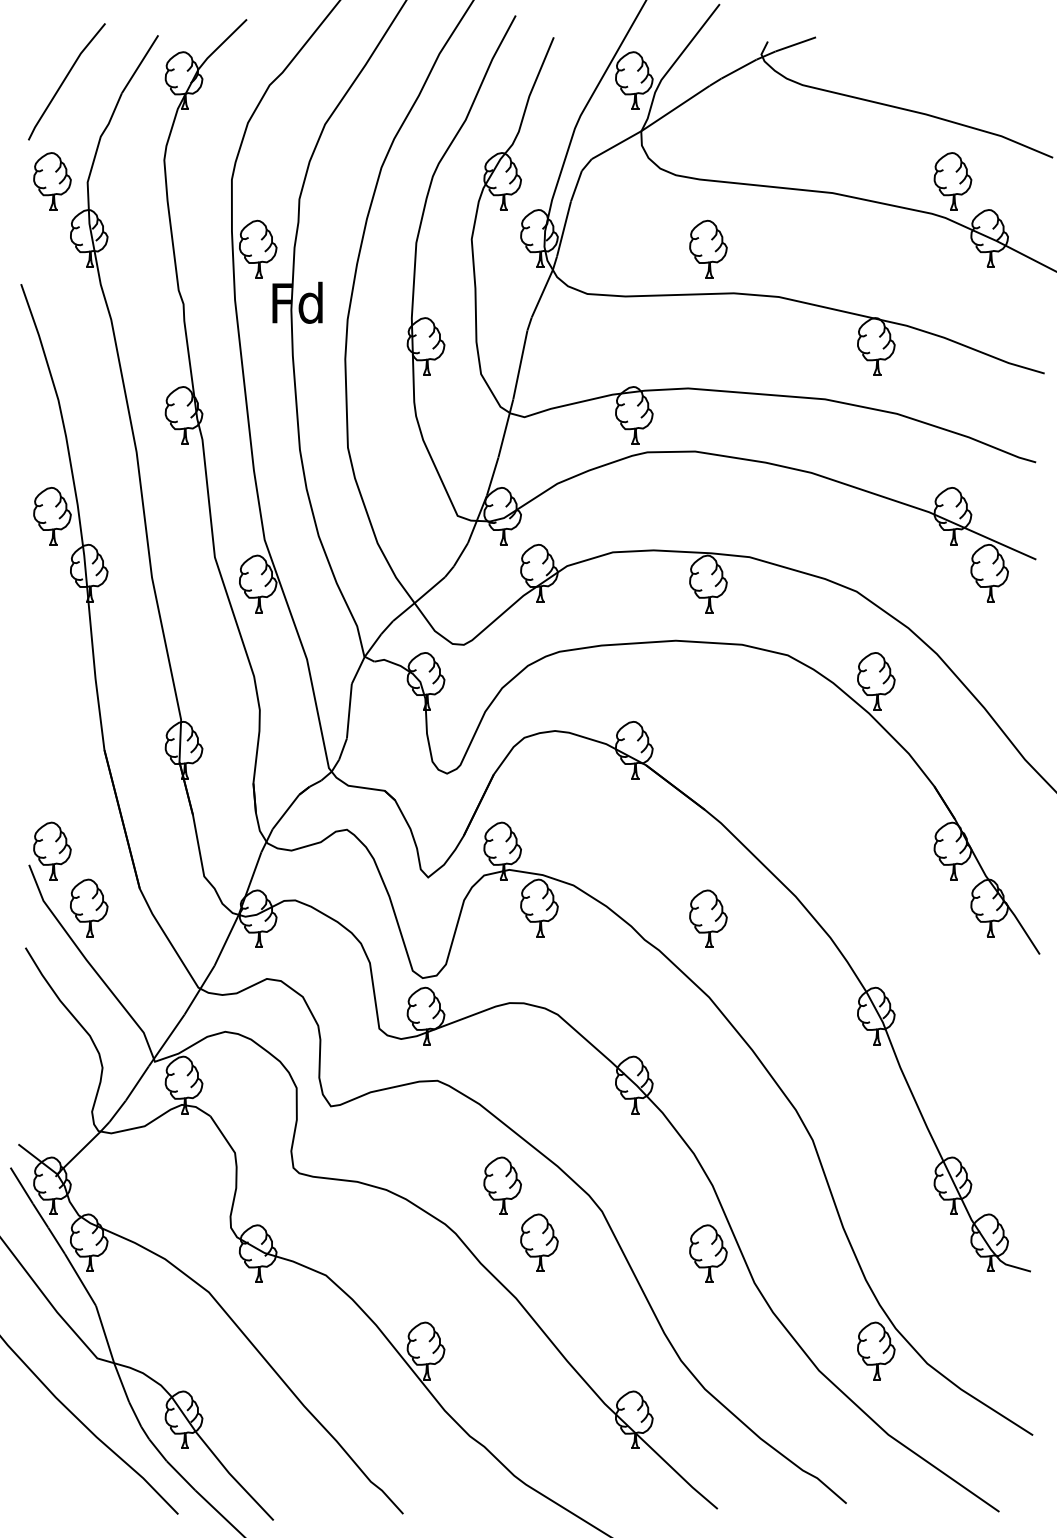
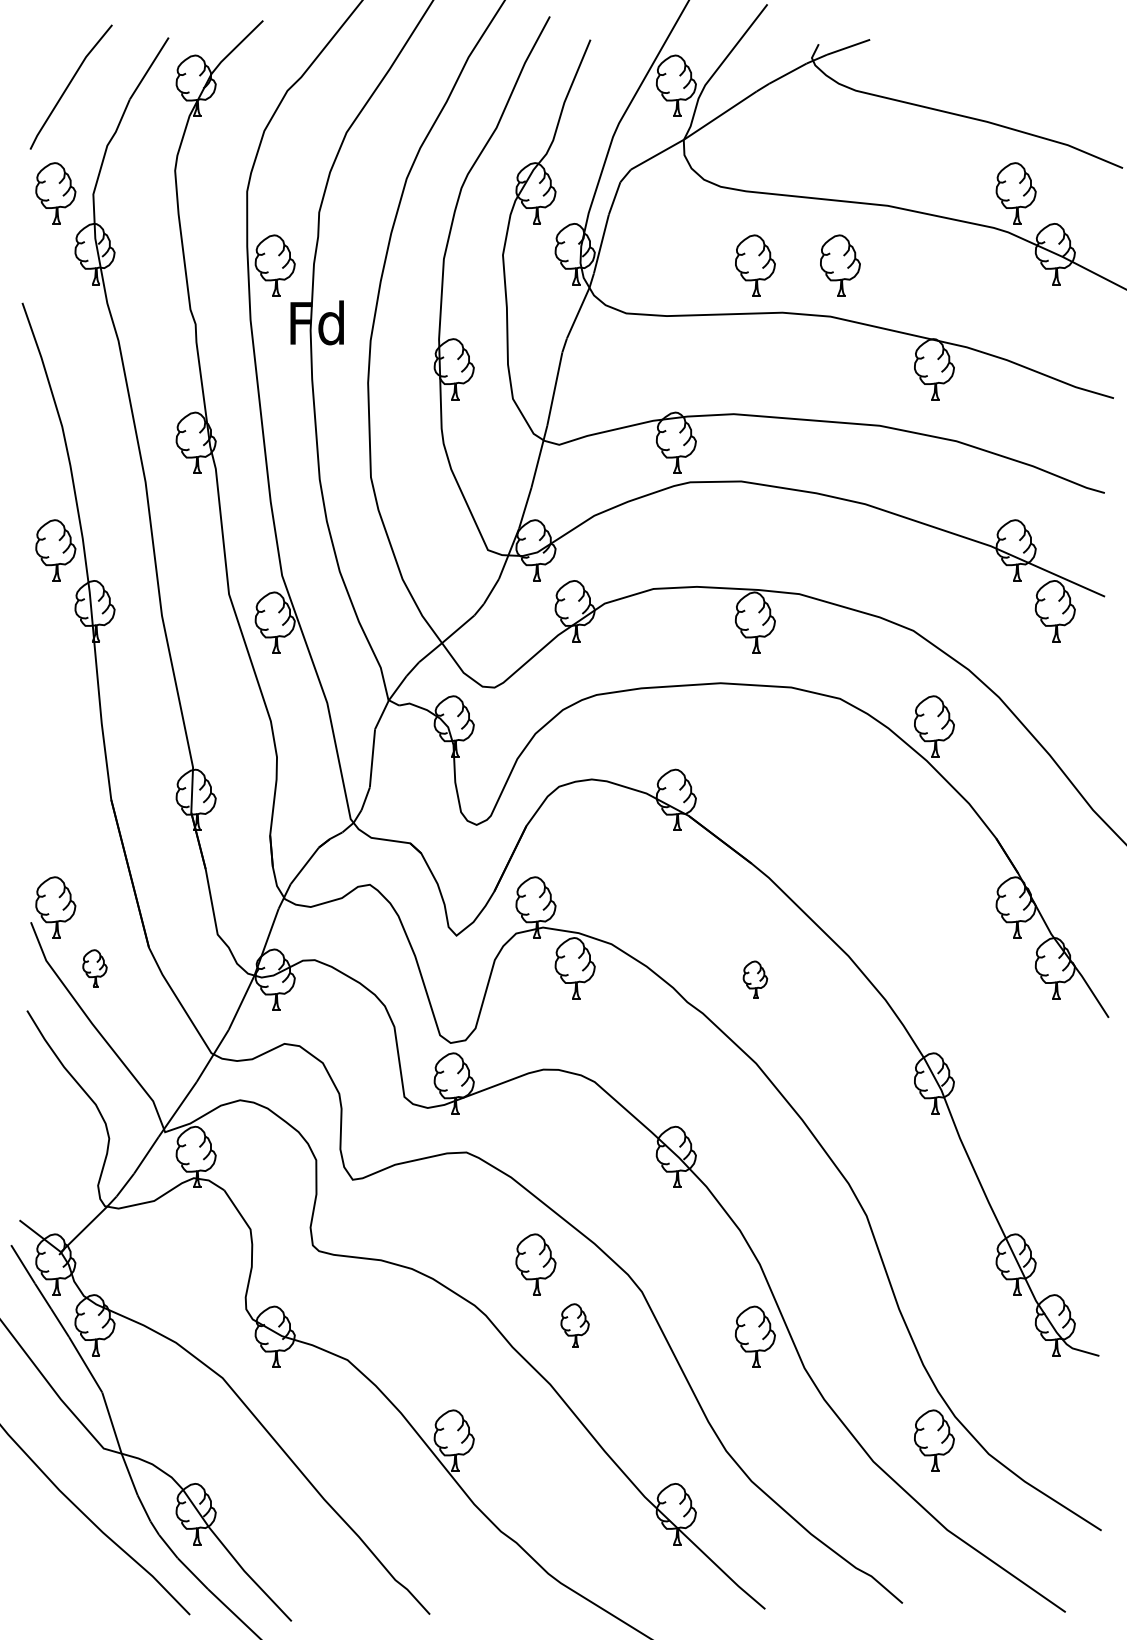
part: (788, 249) -> (840, 265), added
part: (88, 908) -> (94, 968), size x0.6
part: (708, 918) -> (755, 979), size x0.6
part: (538, 1243) -> (574, 1325), size x0.7

